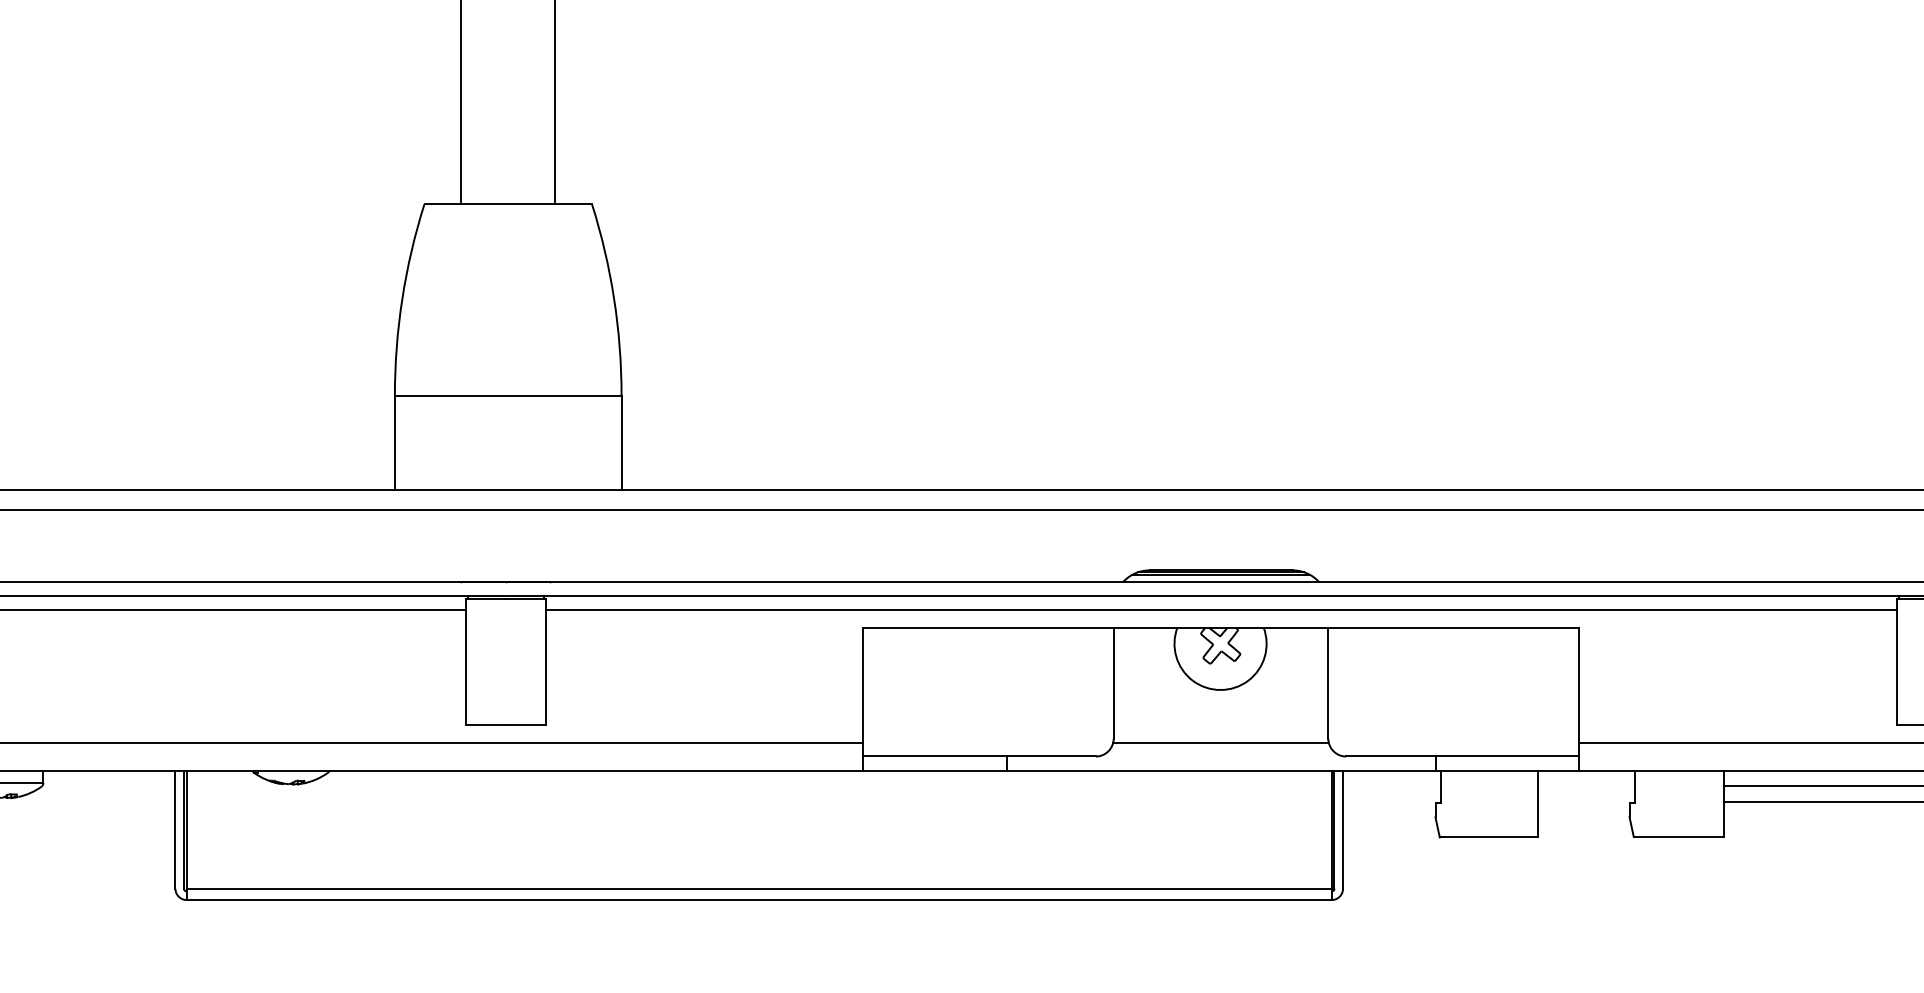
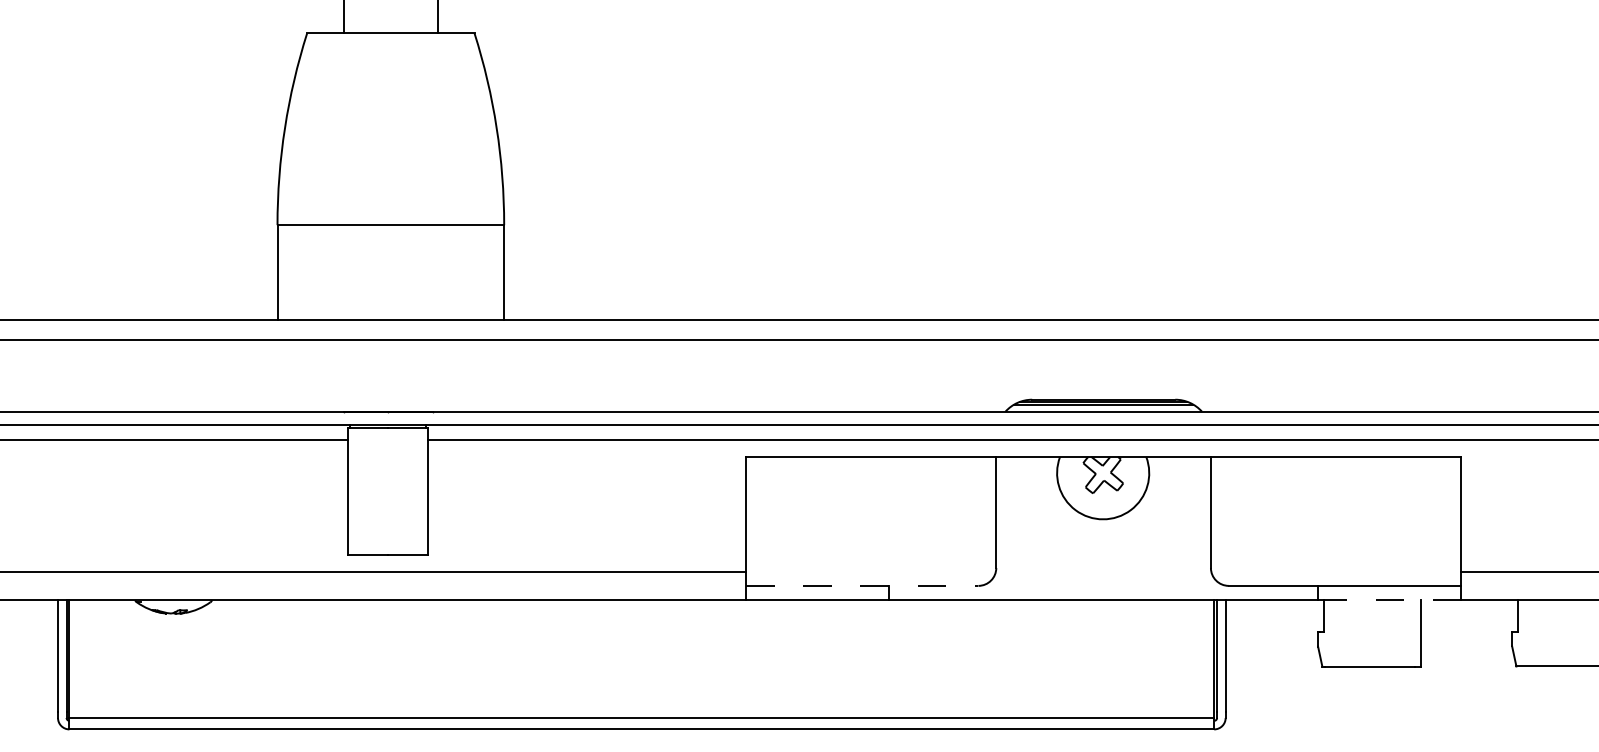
line: (1220, 742) -> (1103, 571), removed
line: (980, 756) -> (863, 585), solid -> dashed
line: (1507, 770) -> (1390, 599), solid -> dashed

